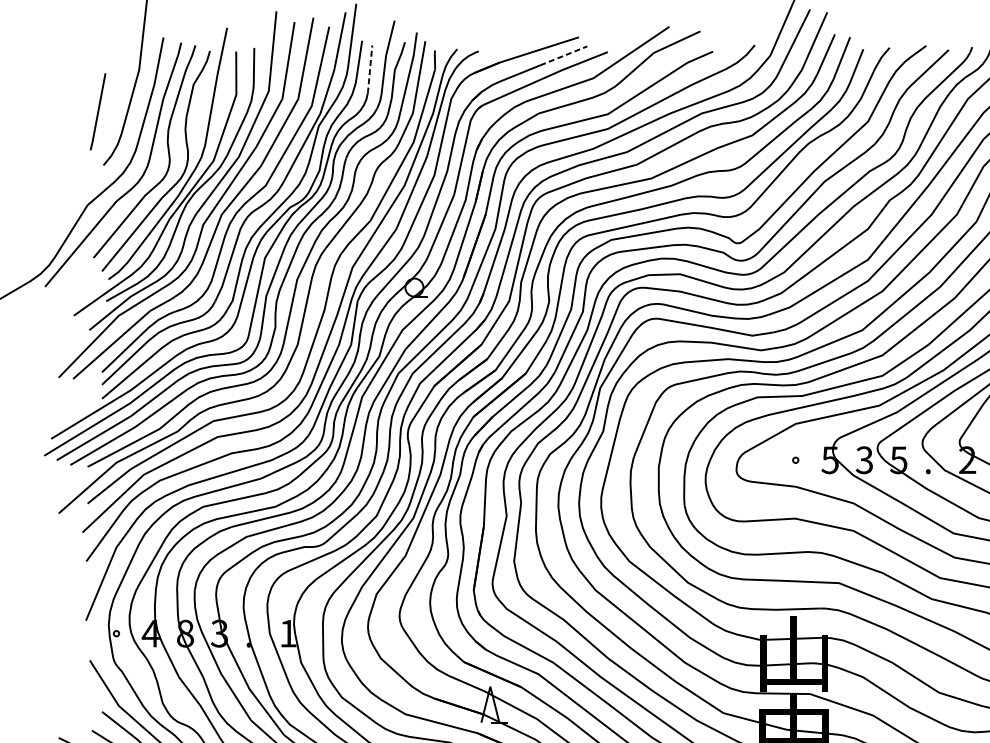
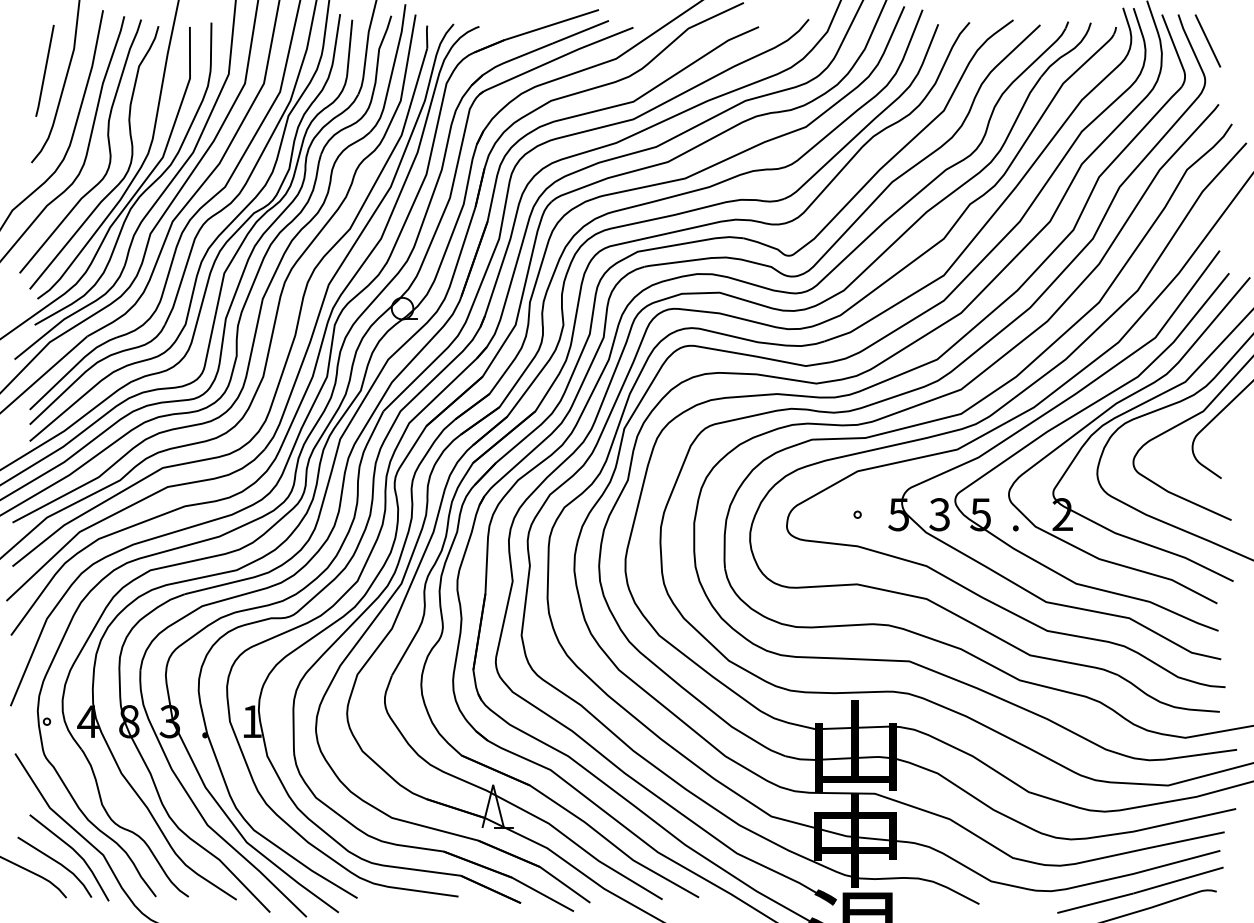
line: (564, 55) -> (581, 31), dashed -> solid
line: (369, 70) -> (349, 49), dashed -> solid
line: (97, 111) -> (44, 70), moved

